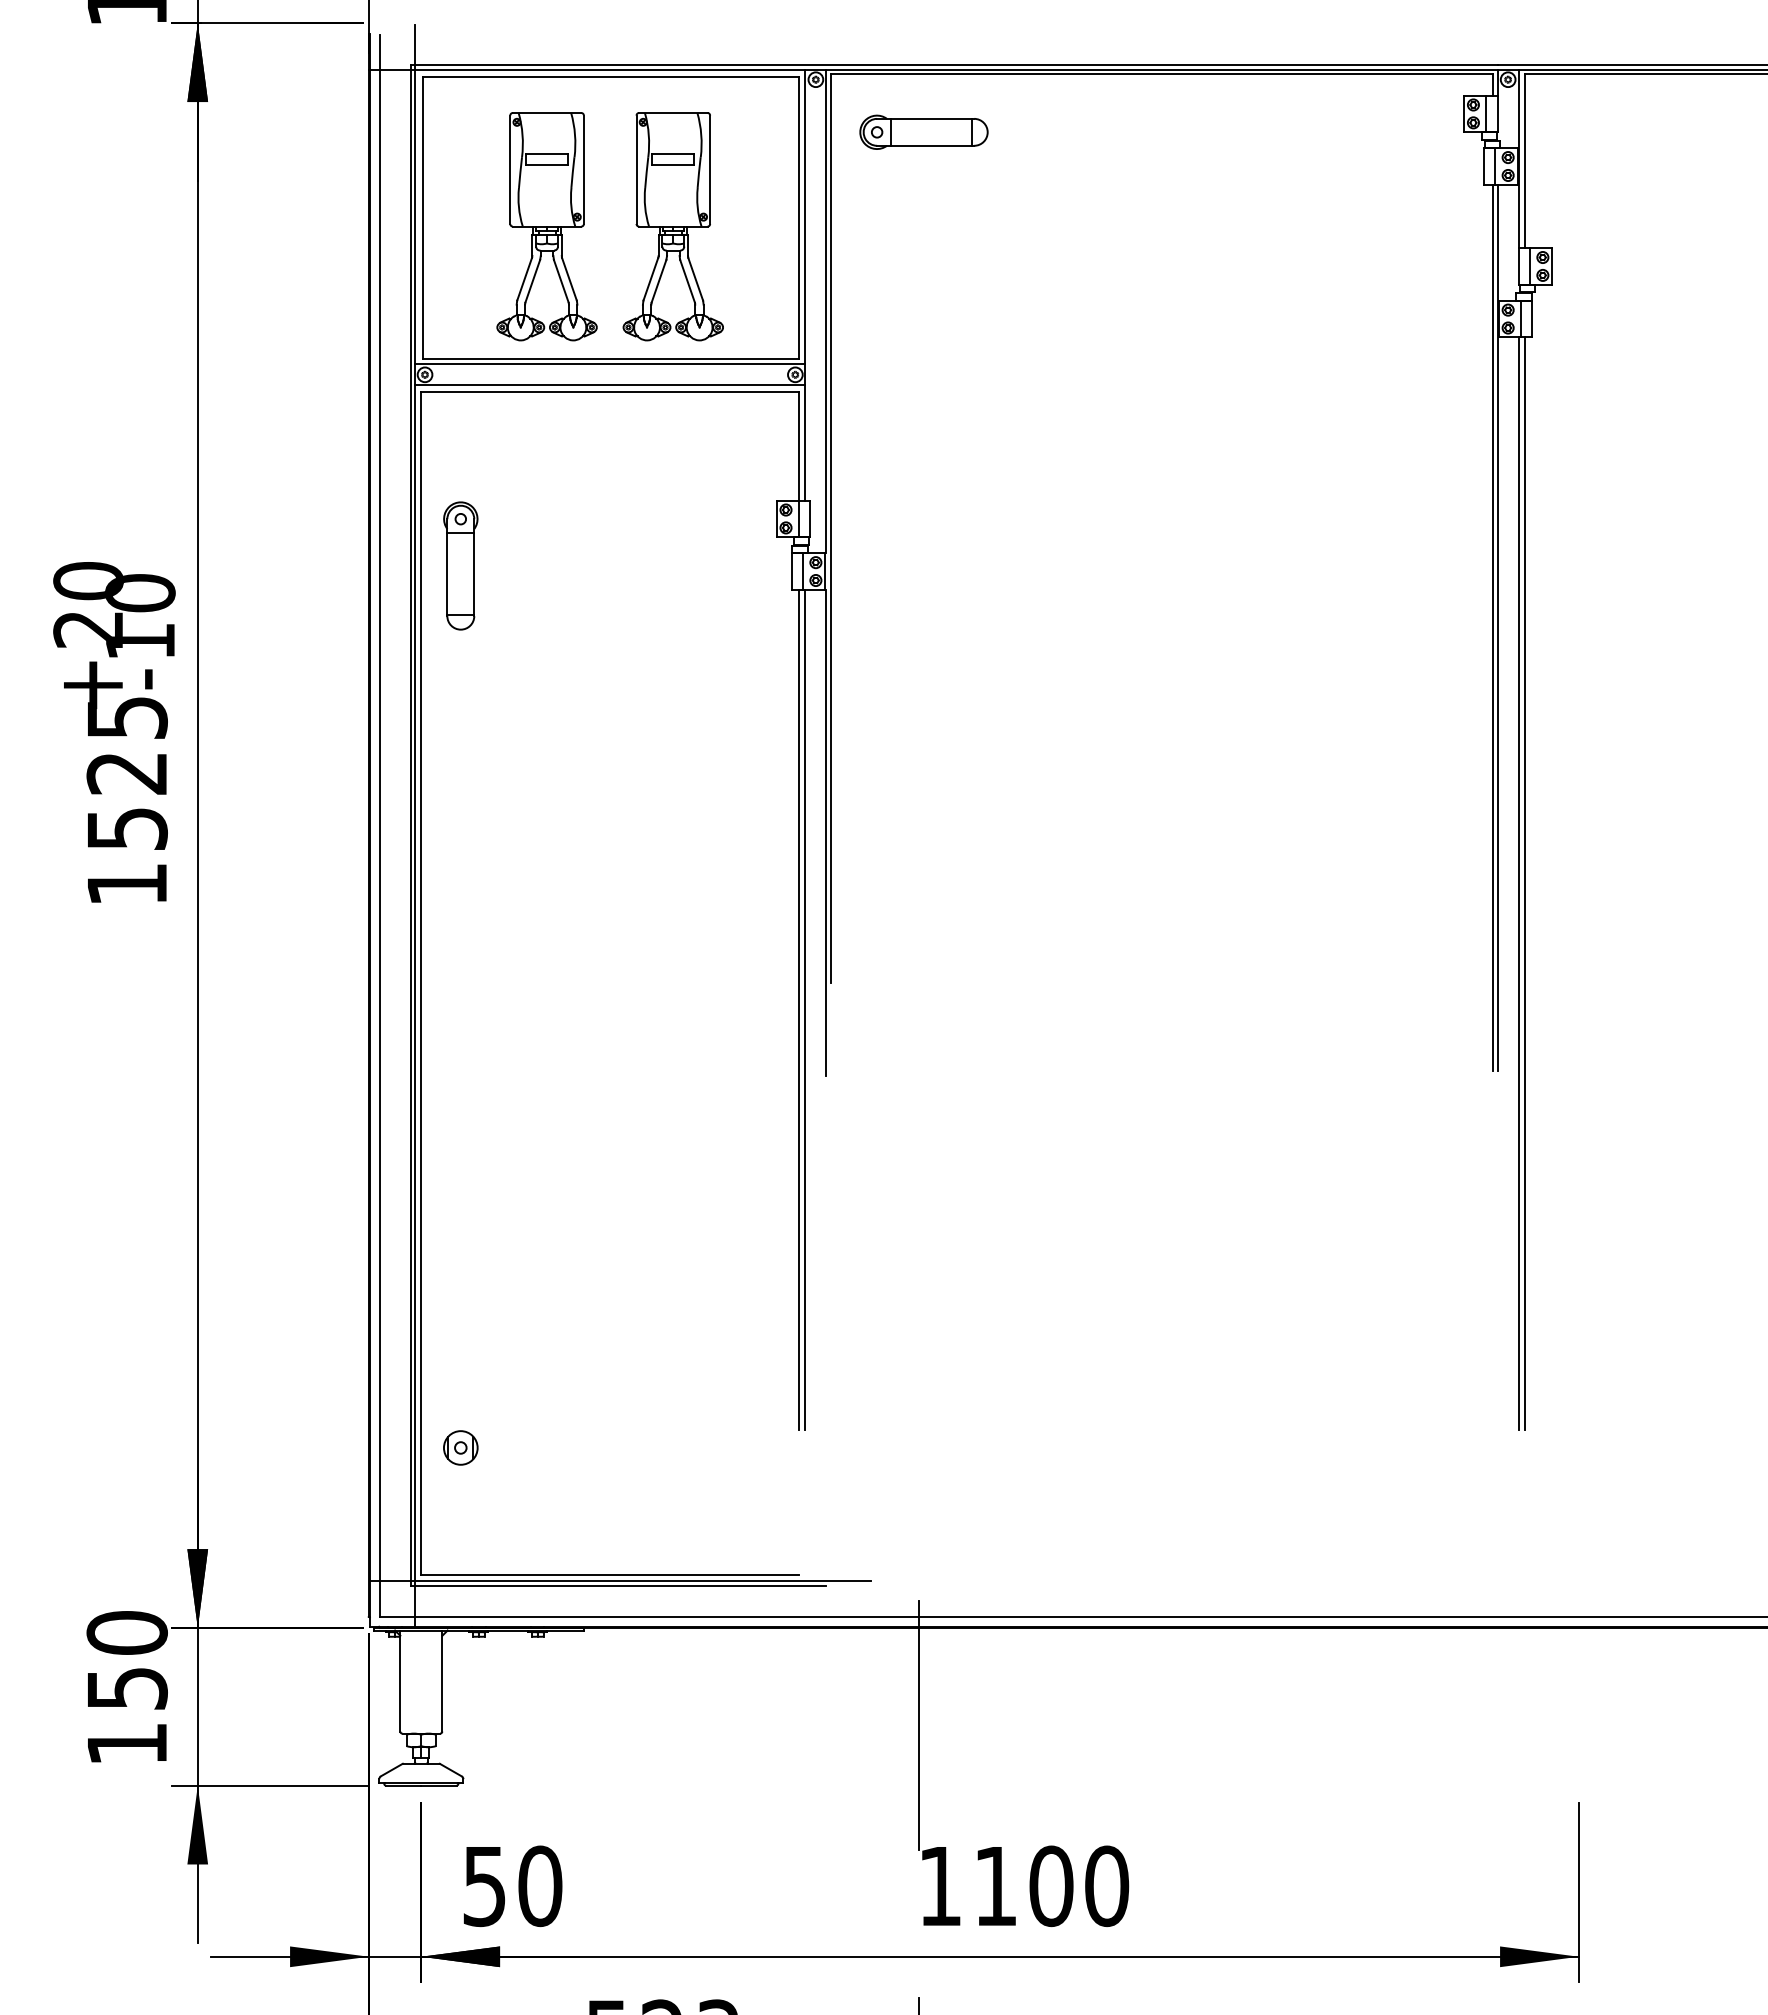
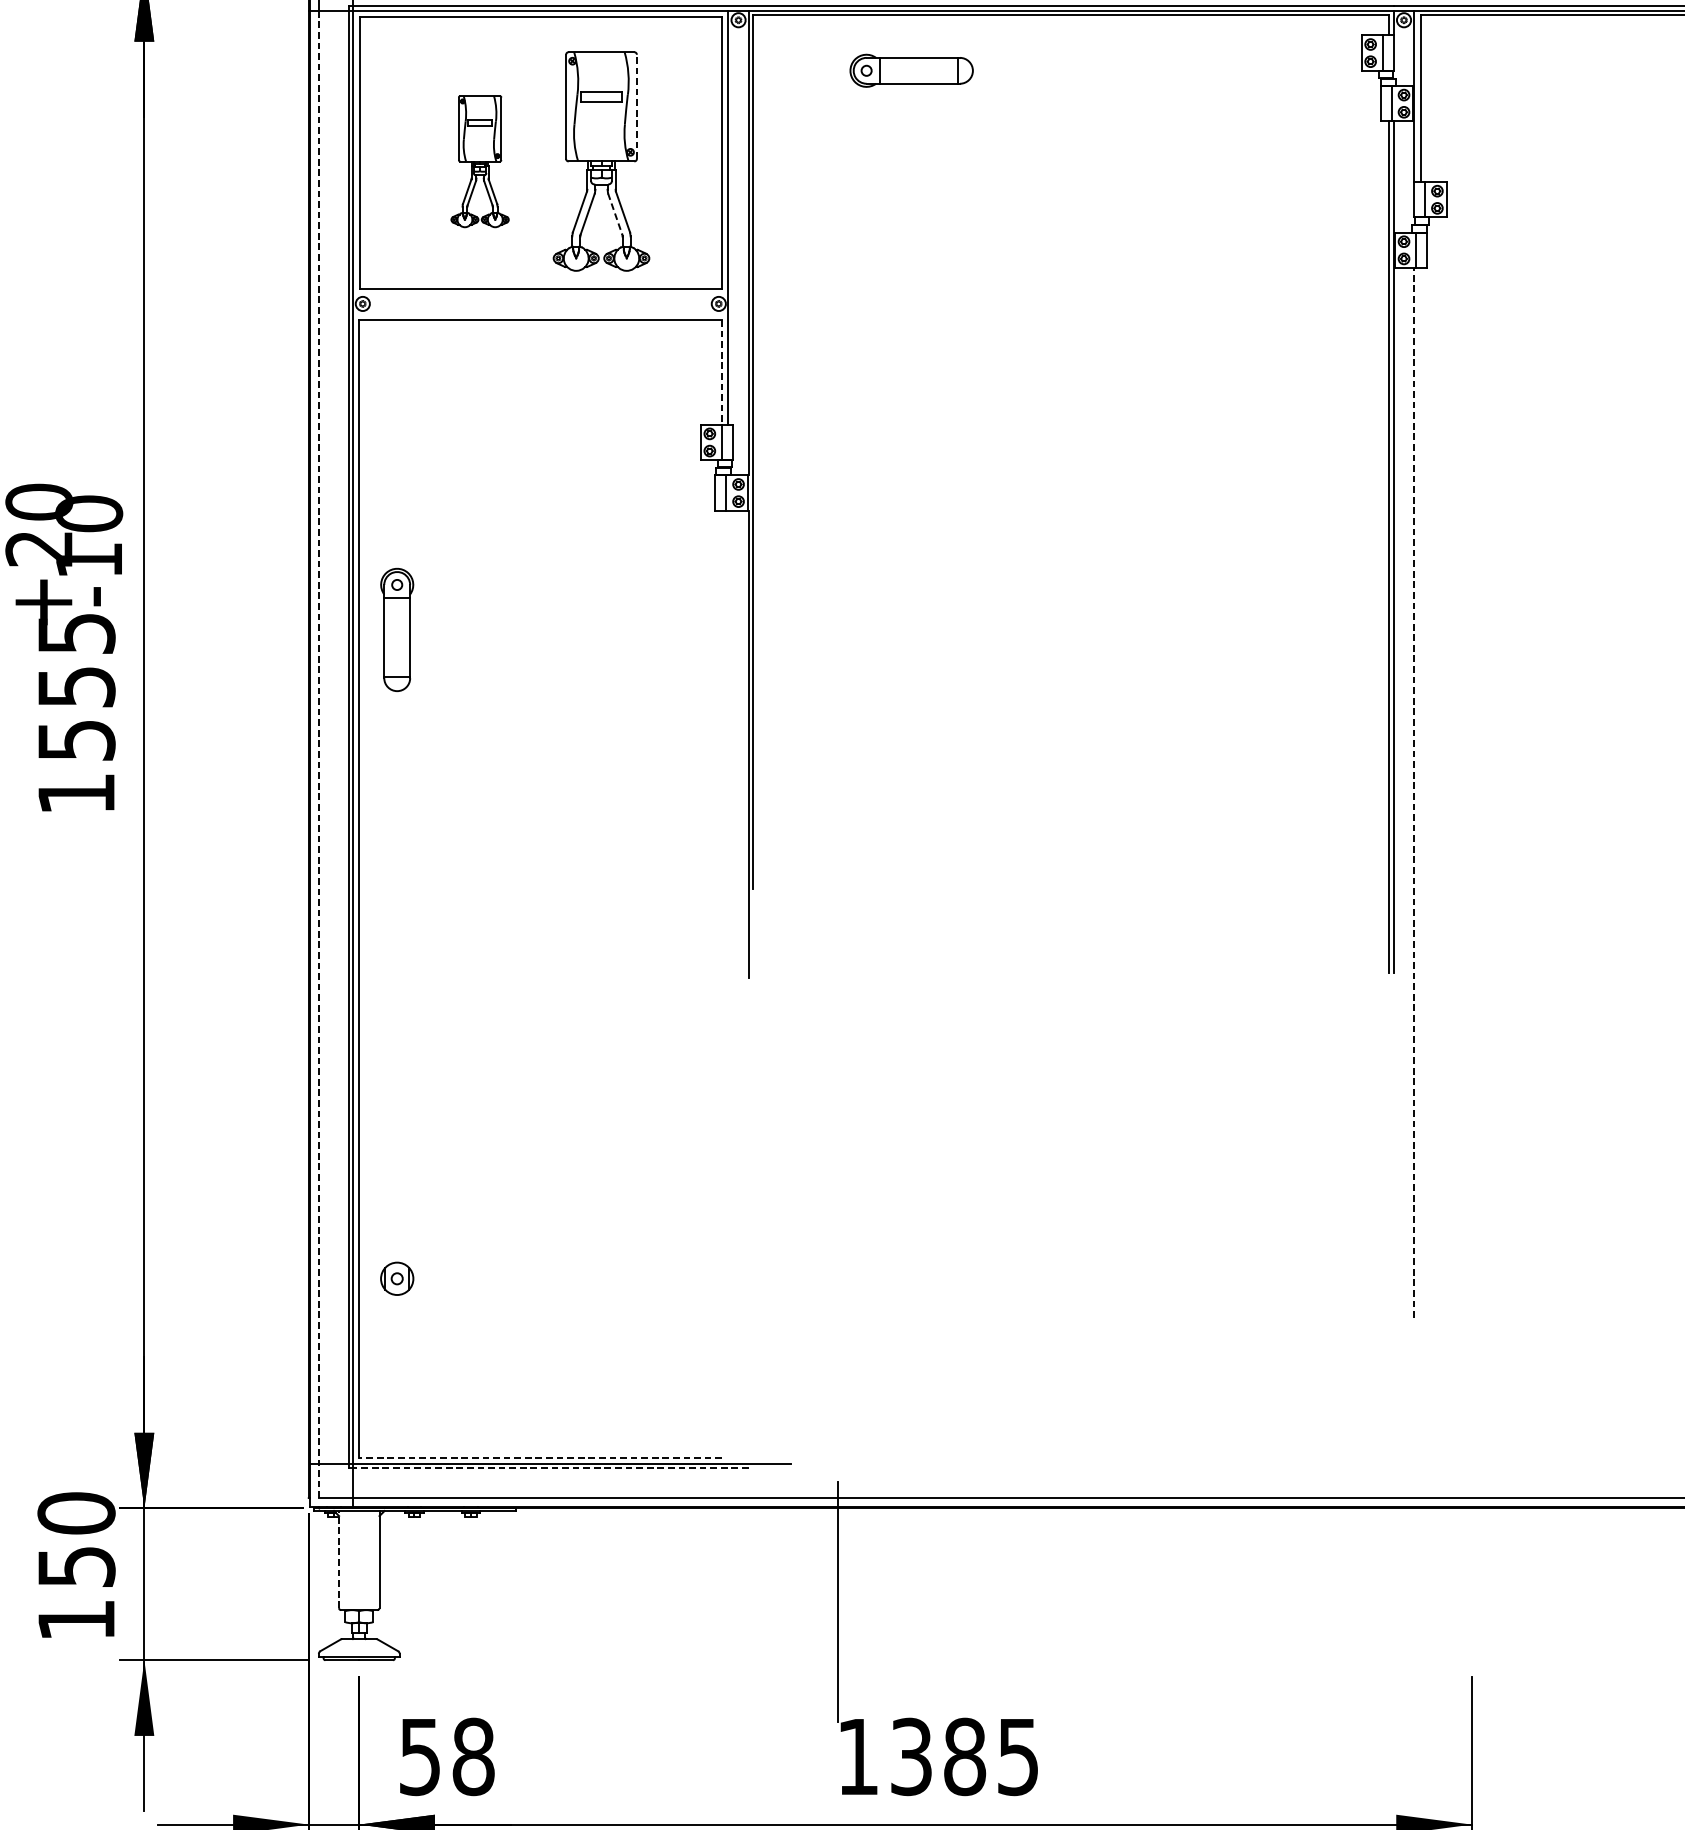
part: (923, 131) -> (911, 70), moved
line: (710, 169) -> (637, 106), solid -> dashed
part: (546, 226) -> (479, 161), size x0.6
line: (687, 281) -> (615, 214), solid -> dashed
line: (610, 364) -> (541, 294), removed
line: (610, 385) -> (541, 314), removed
line: (799, 446) -> (722, 372), solid -> dashed
part: (460, 565) -> (396, 629), moved
text: (126, 773) -> (75, 687), 1525 -> 1555
line: (379, 843) -> (319, 754), solid -> dashed
line: (1518, 883) -> (1413, 792), solid -> dashed
line: (1525, 883) -> (1420, 792), removed
line: (798, 1009) -> (721, 914), removed
line: (805, 1009) -> (728, 914), removed
part: (460, 1447) -> (396, 1278), moved
line: (610, 1575) -> (541, 1458), solid -> dashed
line: (620, 1586) -> (550, 1468), solid -> dashed
line: (400, 1680) -> (339, 1559), solid -> dashed
text: (540, 1885) -> (473, 1756), 50 -> 58
text: (1051, 1886) -> (965, 1757), 1100 -> 1385

